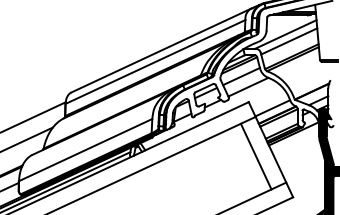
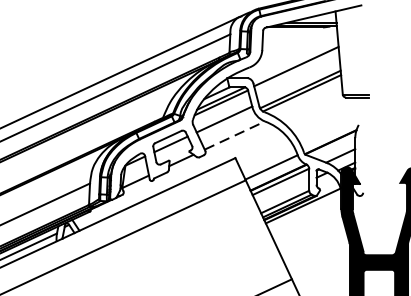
line: (285, 34) -> (290, 56), removed
line: (248, 87) -> (235, 136), solid -> dashed
line: (255, 156) -> (245, 239), removed

